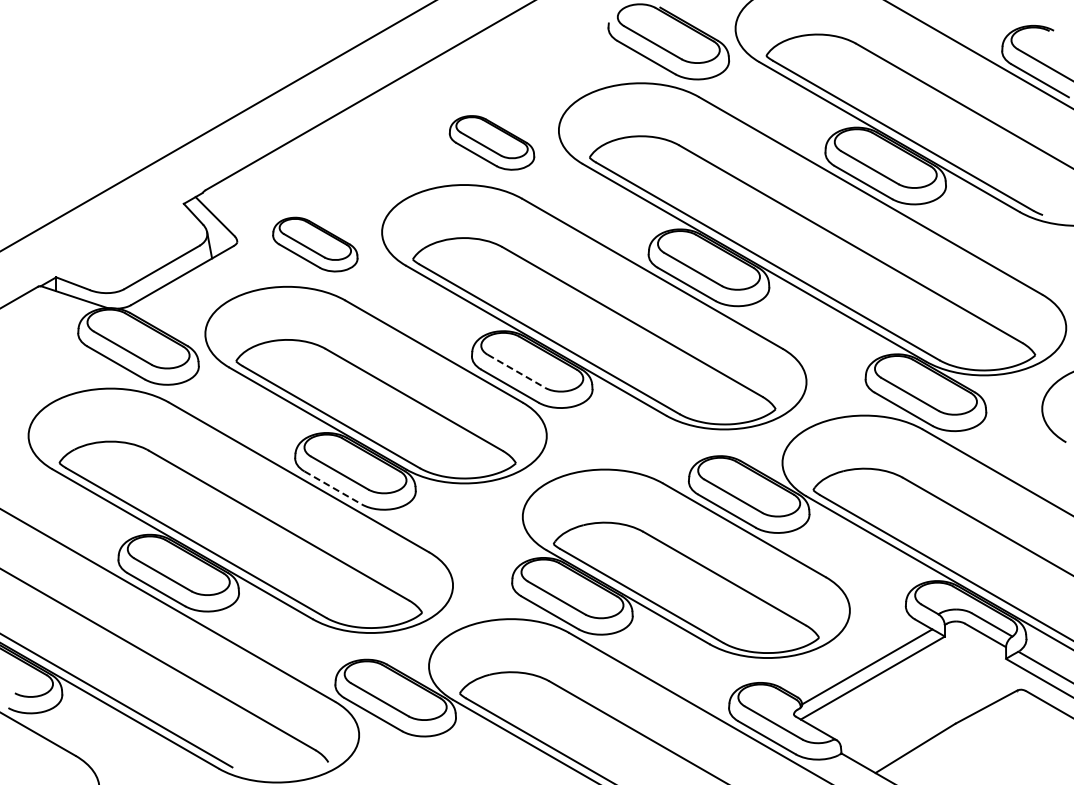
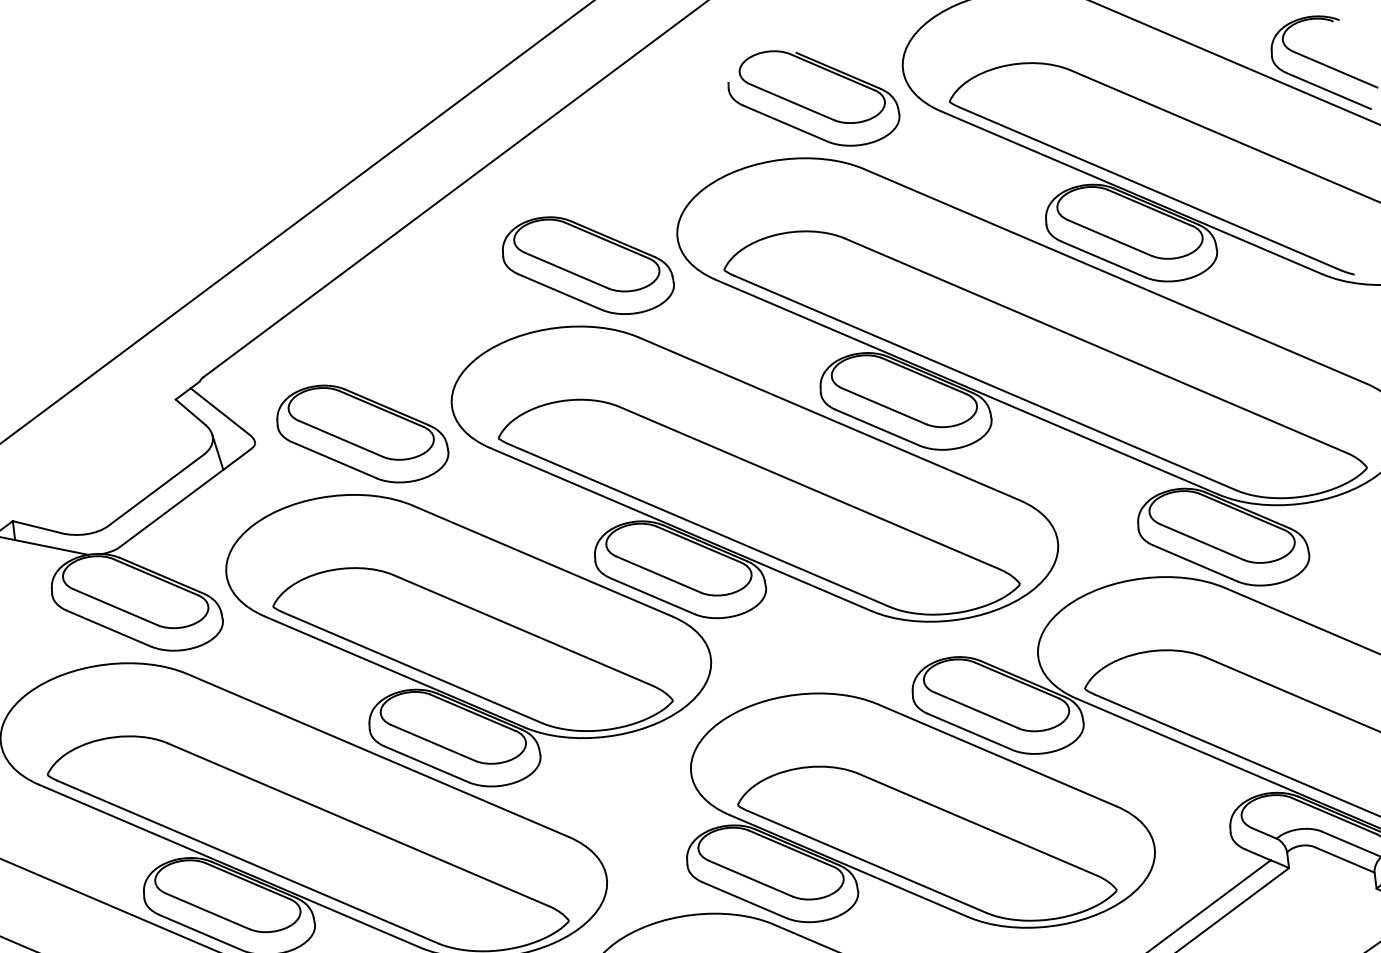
part: (491, 142) -> (587, 265), size x1.43
part: (315, 244) -> (362, 433), size x1.43
line: (516, 371) -> (658, 574), dashed -> solid
line: (333, 488) -> (427, 765), dashed -> solid

